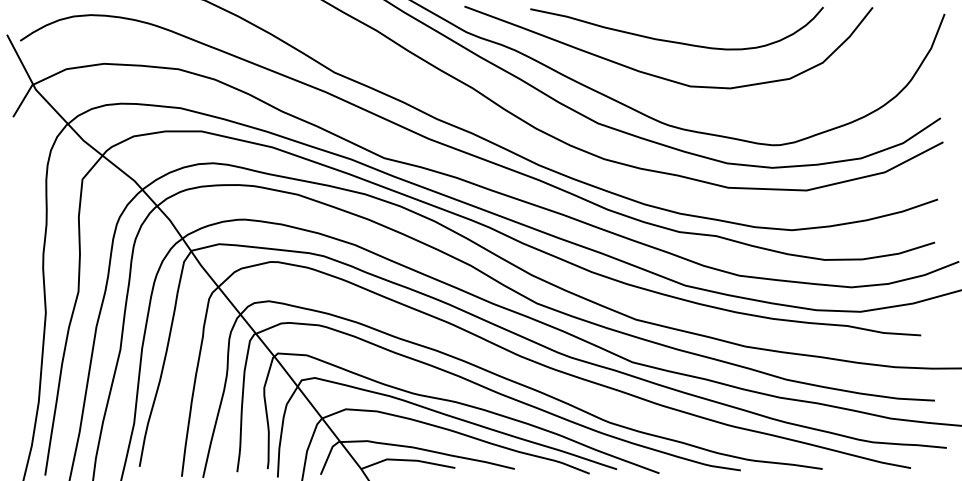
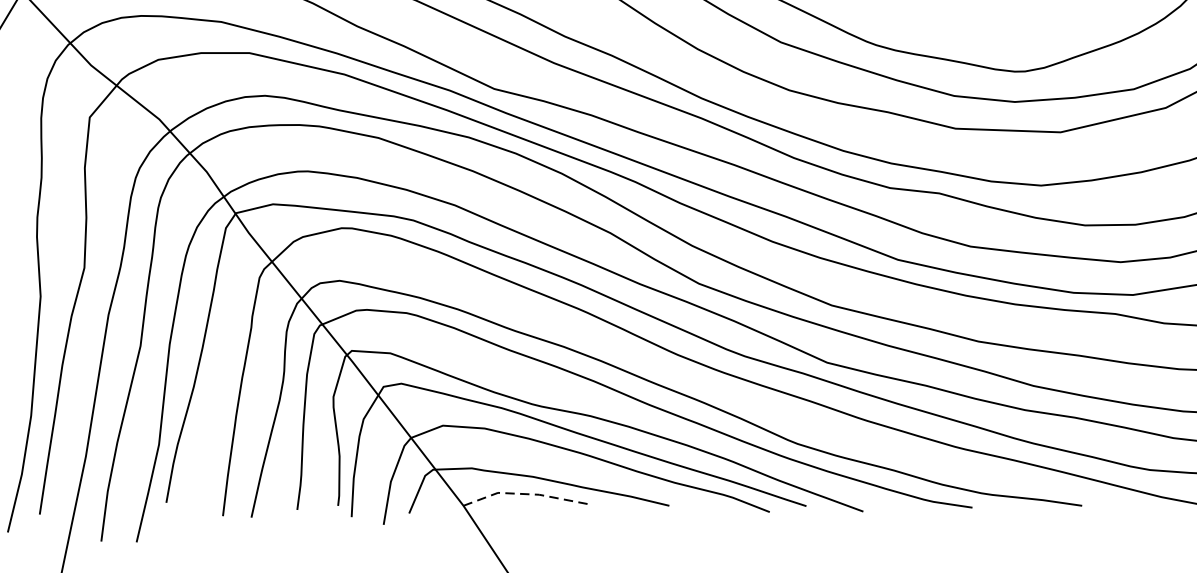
line: (407, 460) -> (525, 494), solid -> dashed

